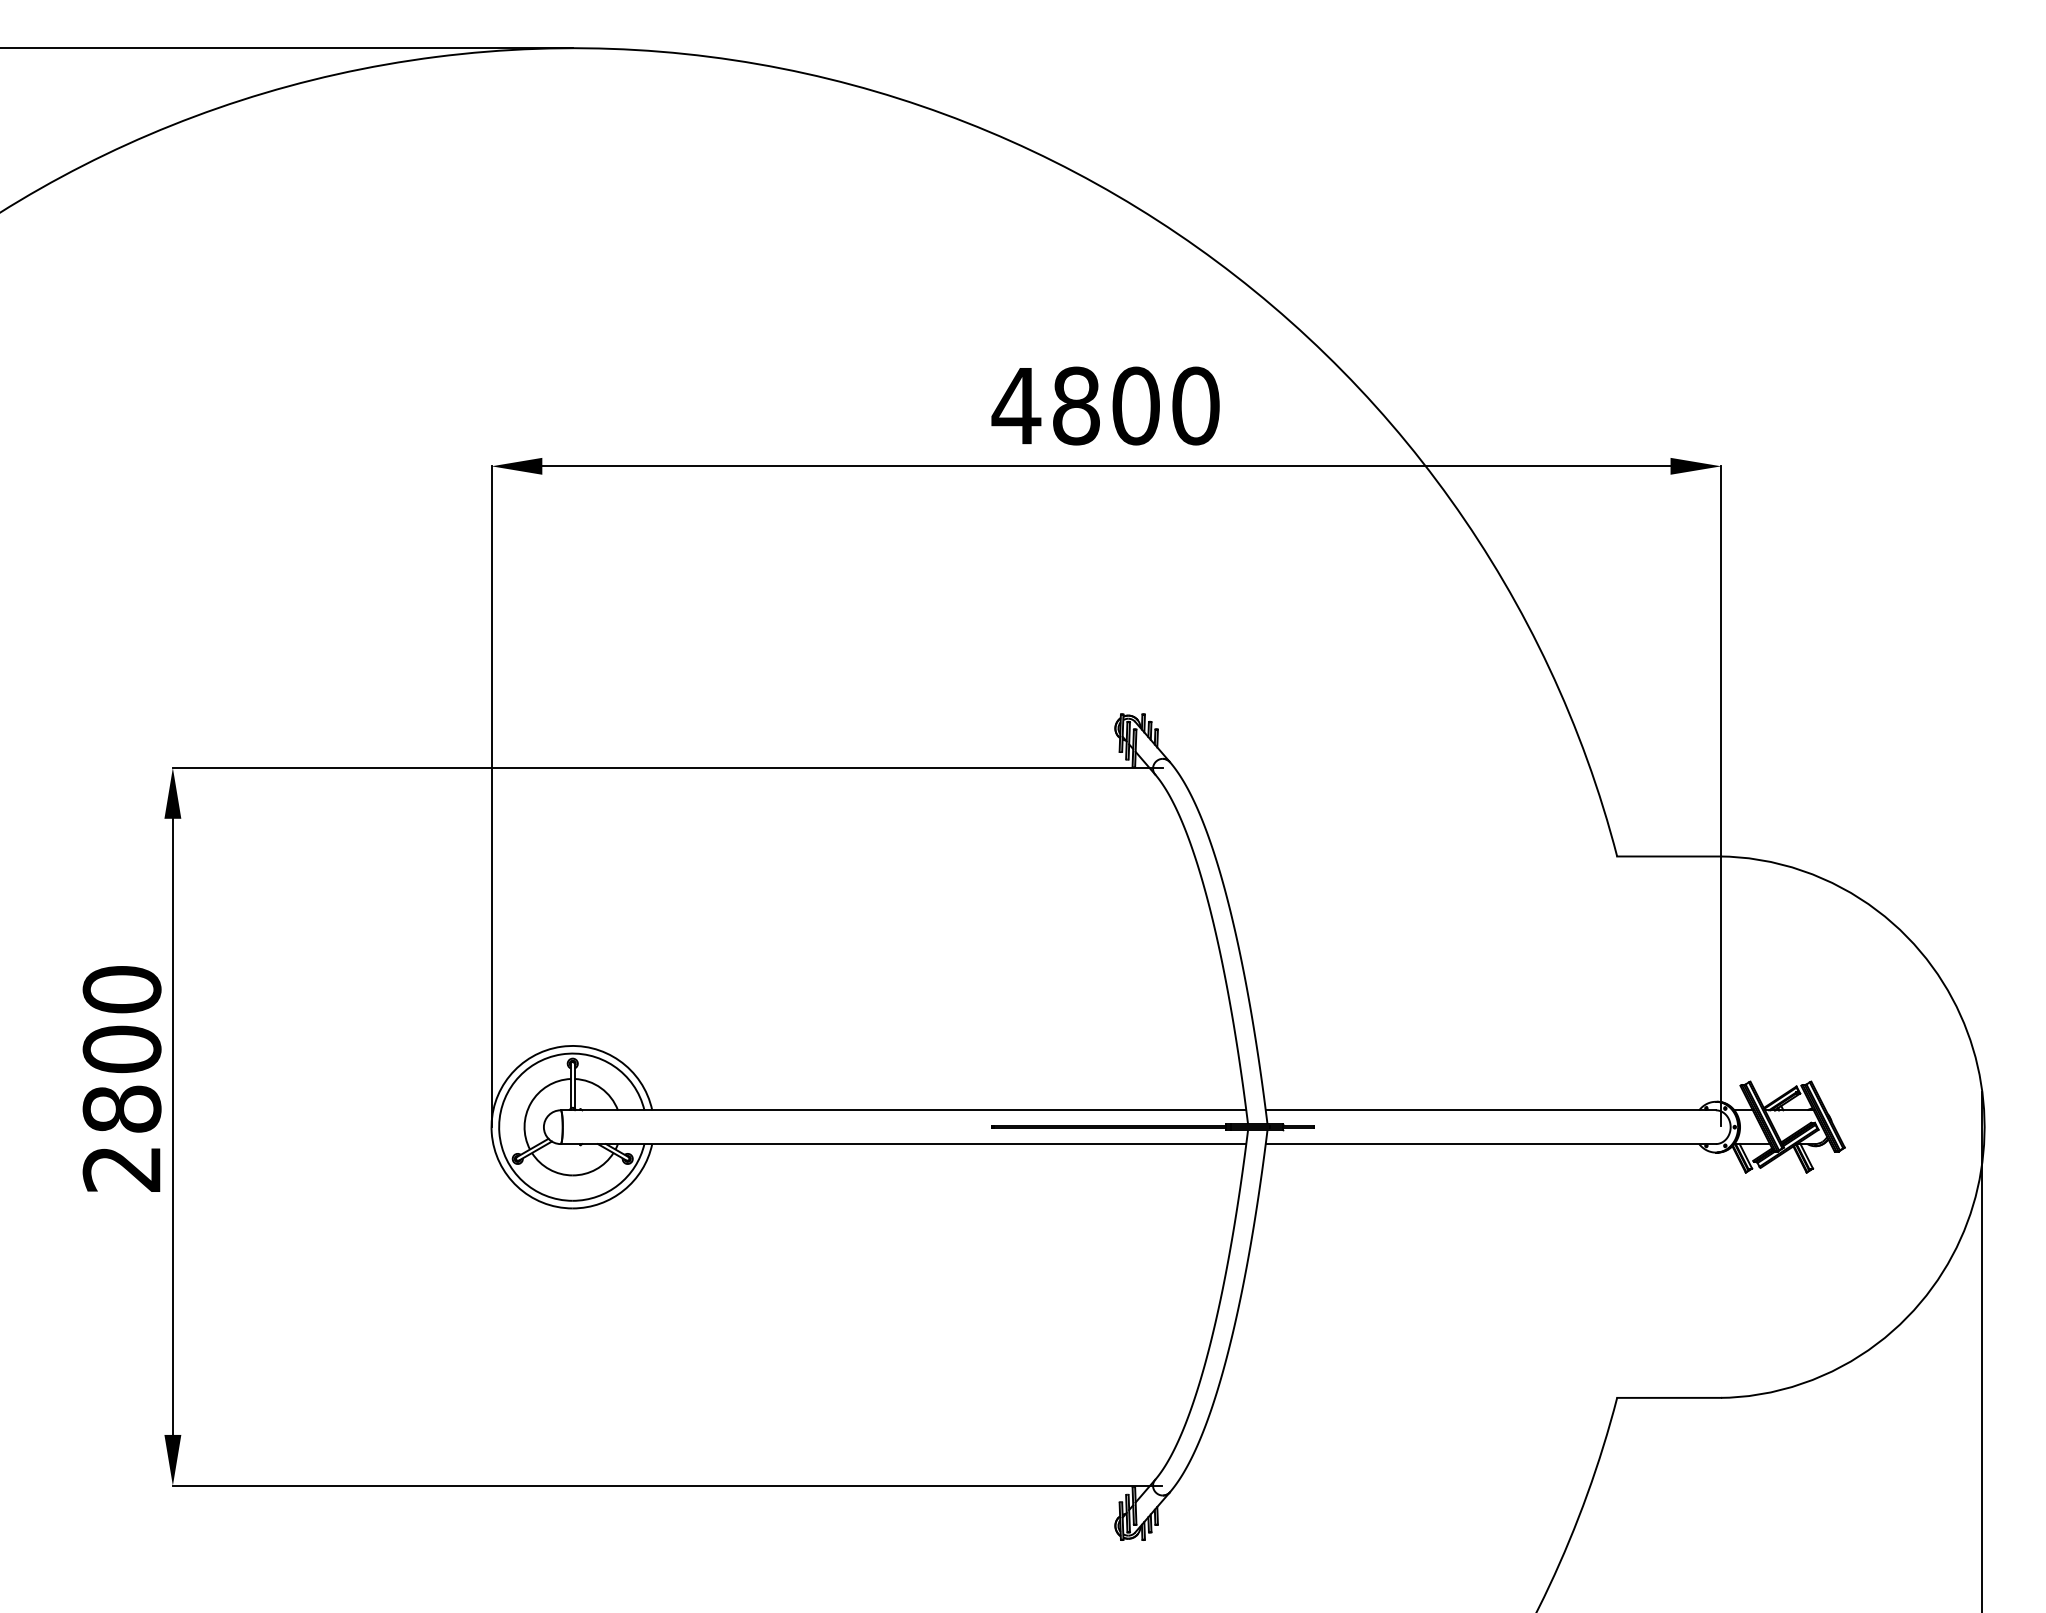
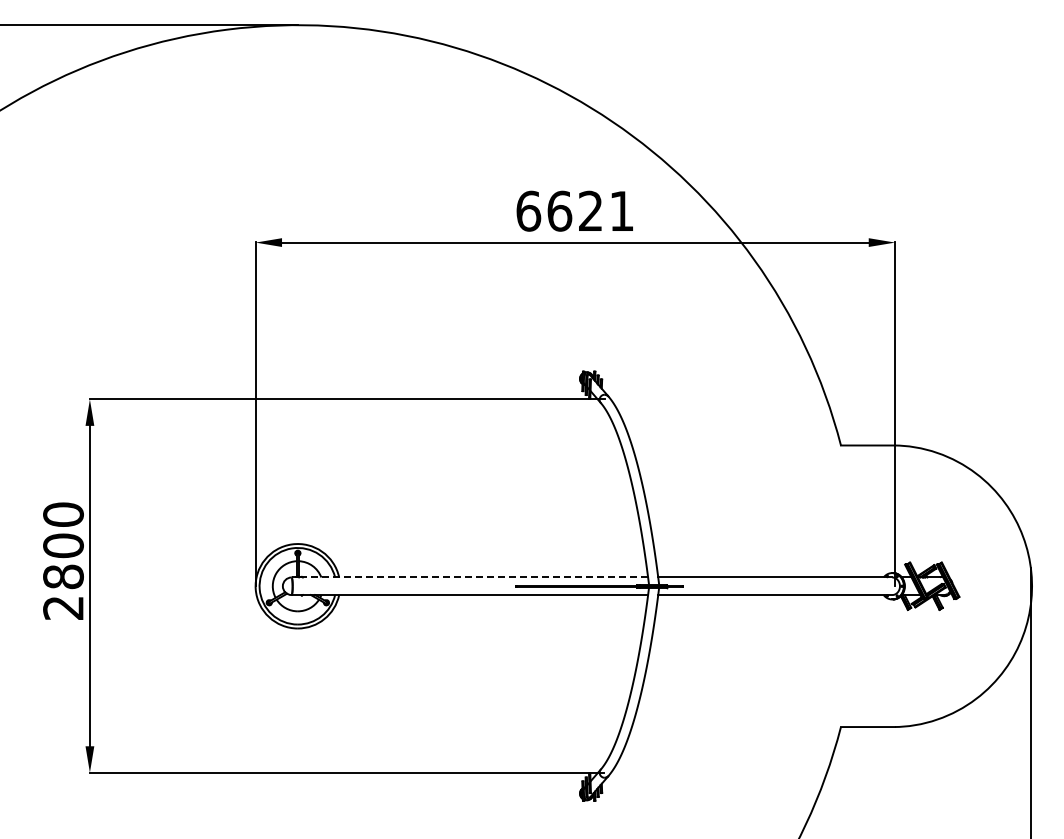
text: (1104, 404) -> (574, 210), 4800 -> 6621
line: (902, 1110) -> (469, 577), solid -> dashed

